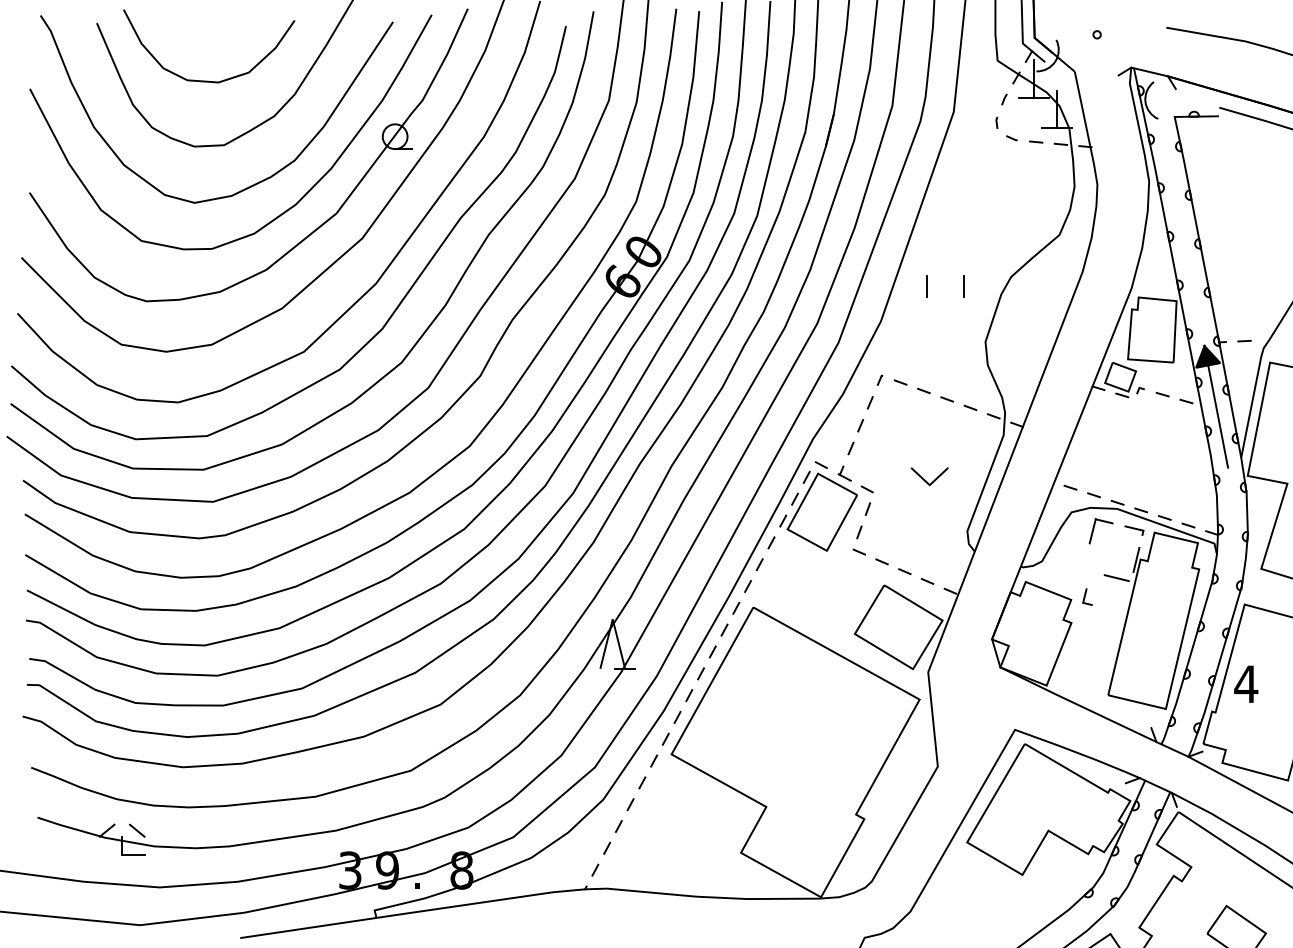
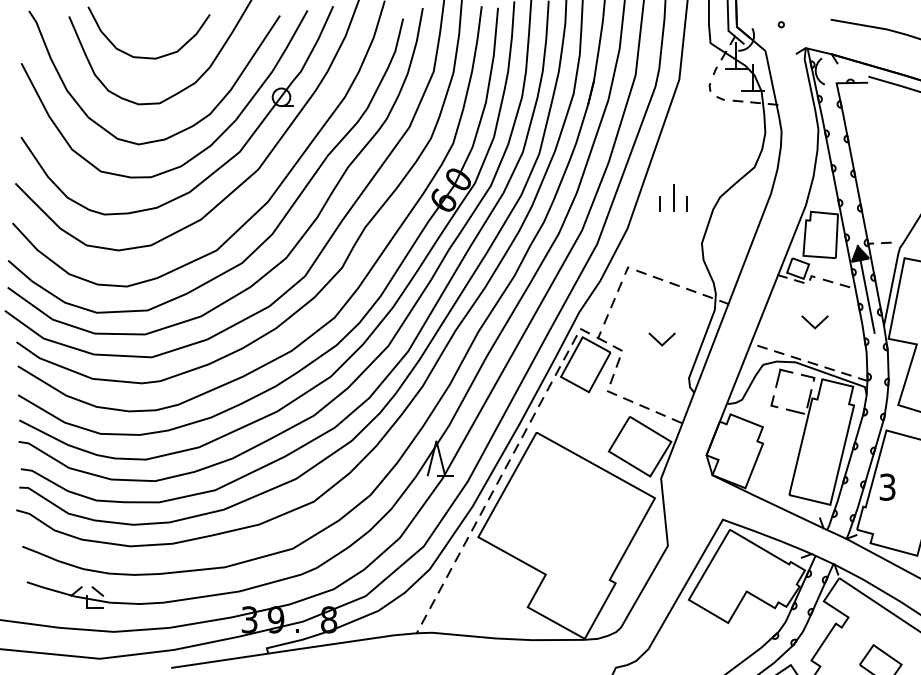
line: (945, 277) -> (673, 197), added
line: (1148, 455) -> (817, 324), added
line: (1085, 596) -> (773, 401), moved
text: (1246, 684) -> (887, 487), 4 -> 3

